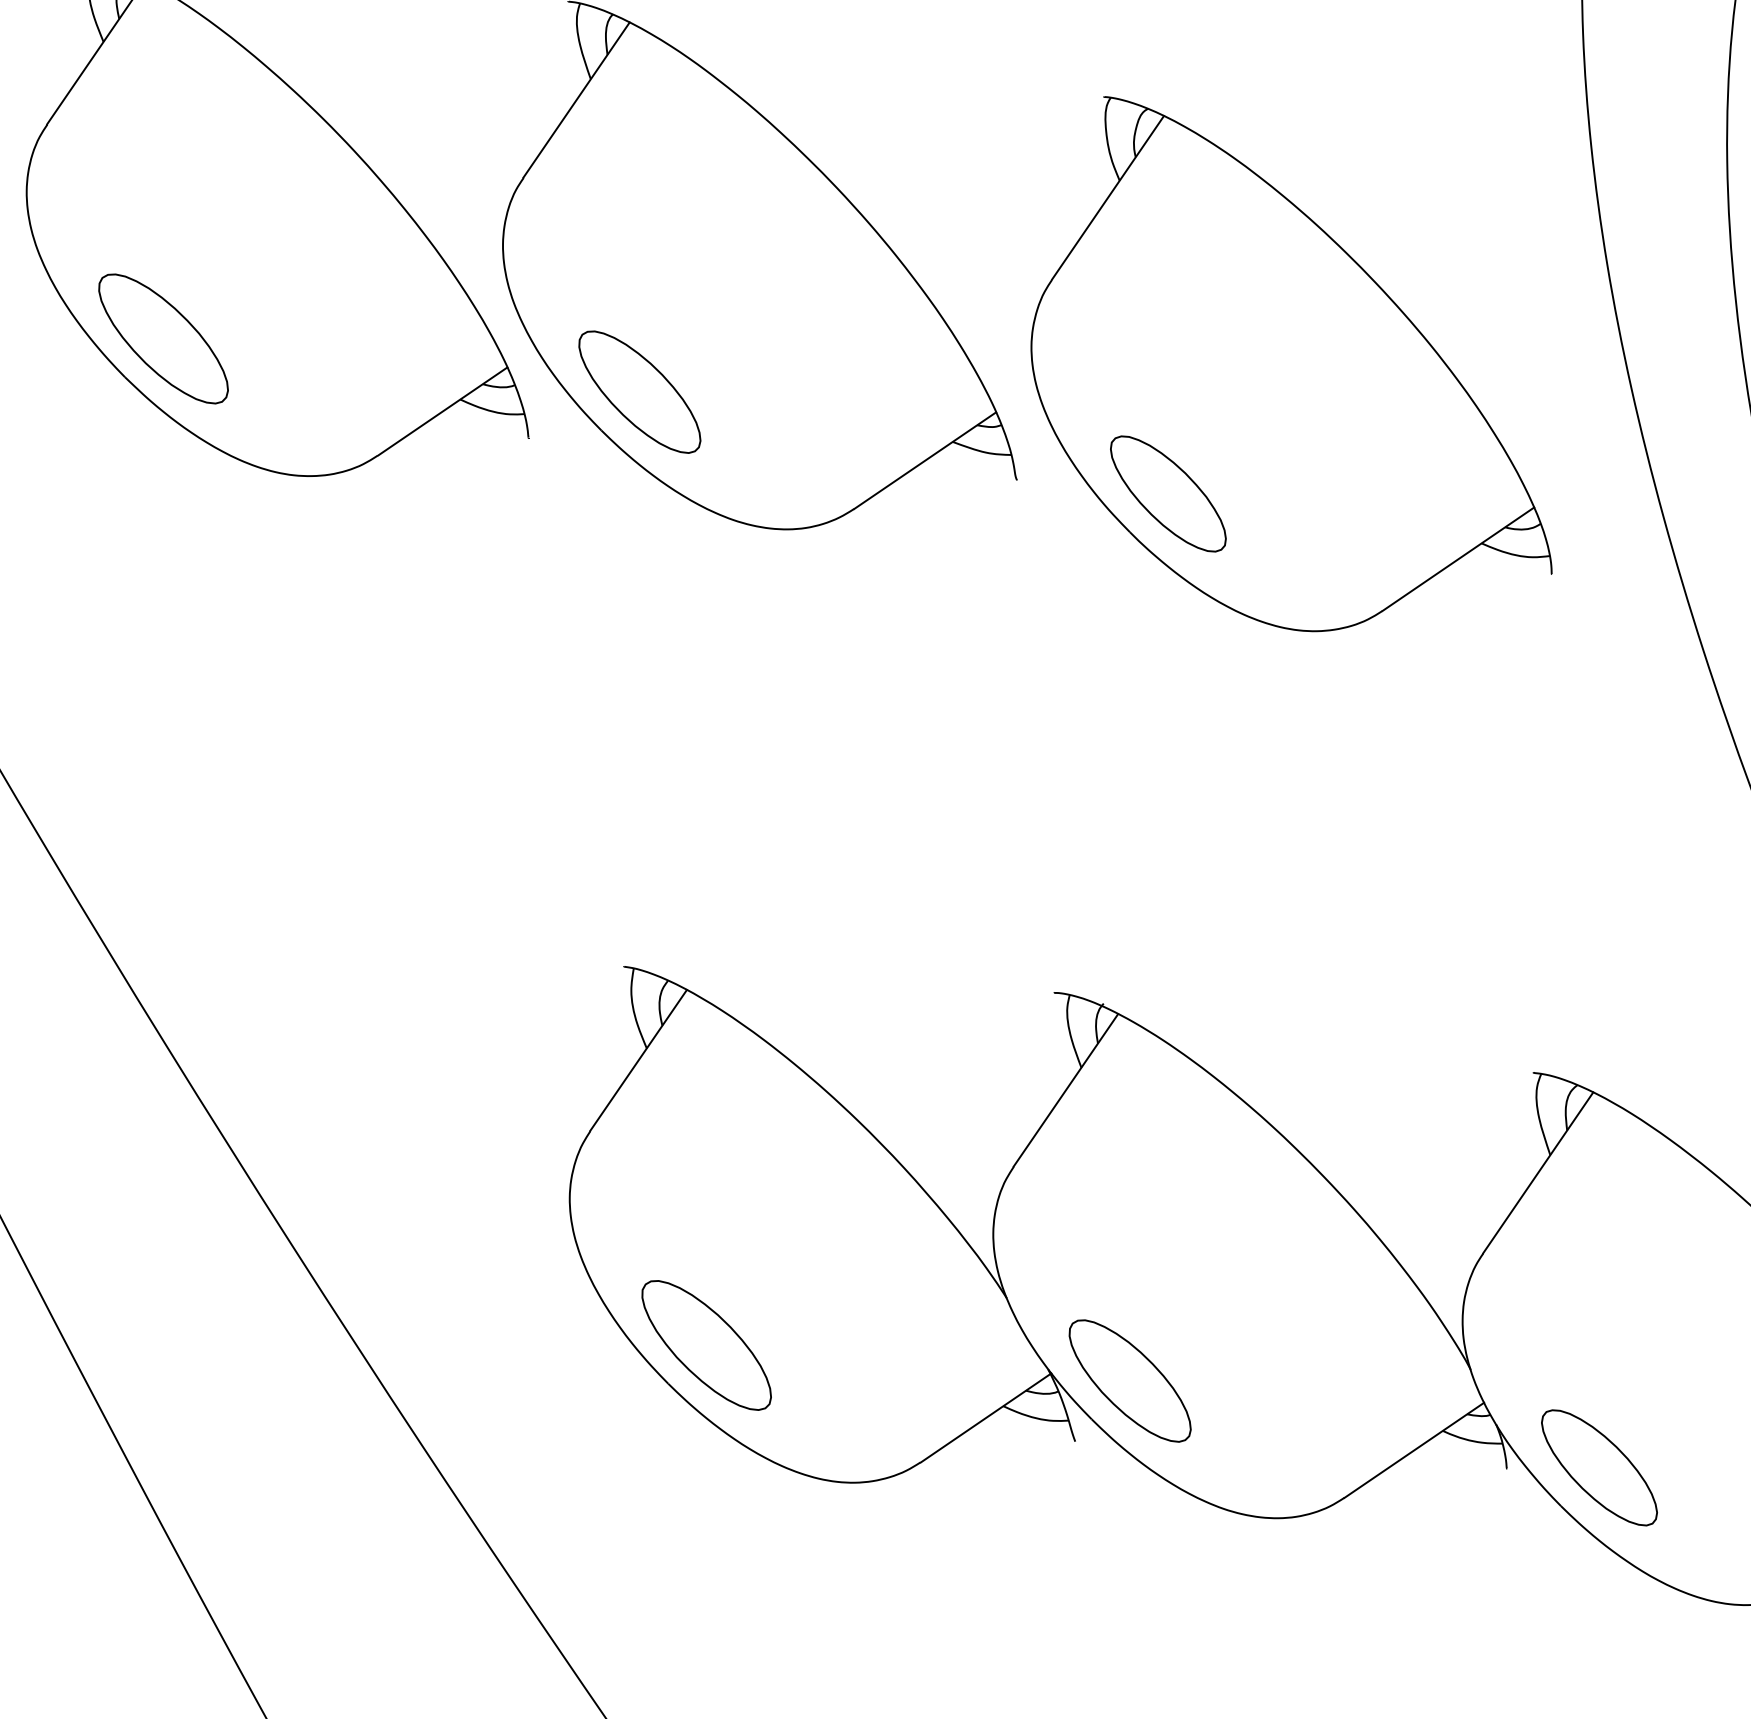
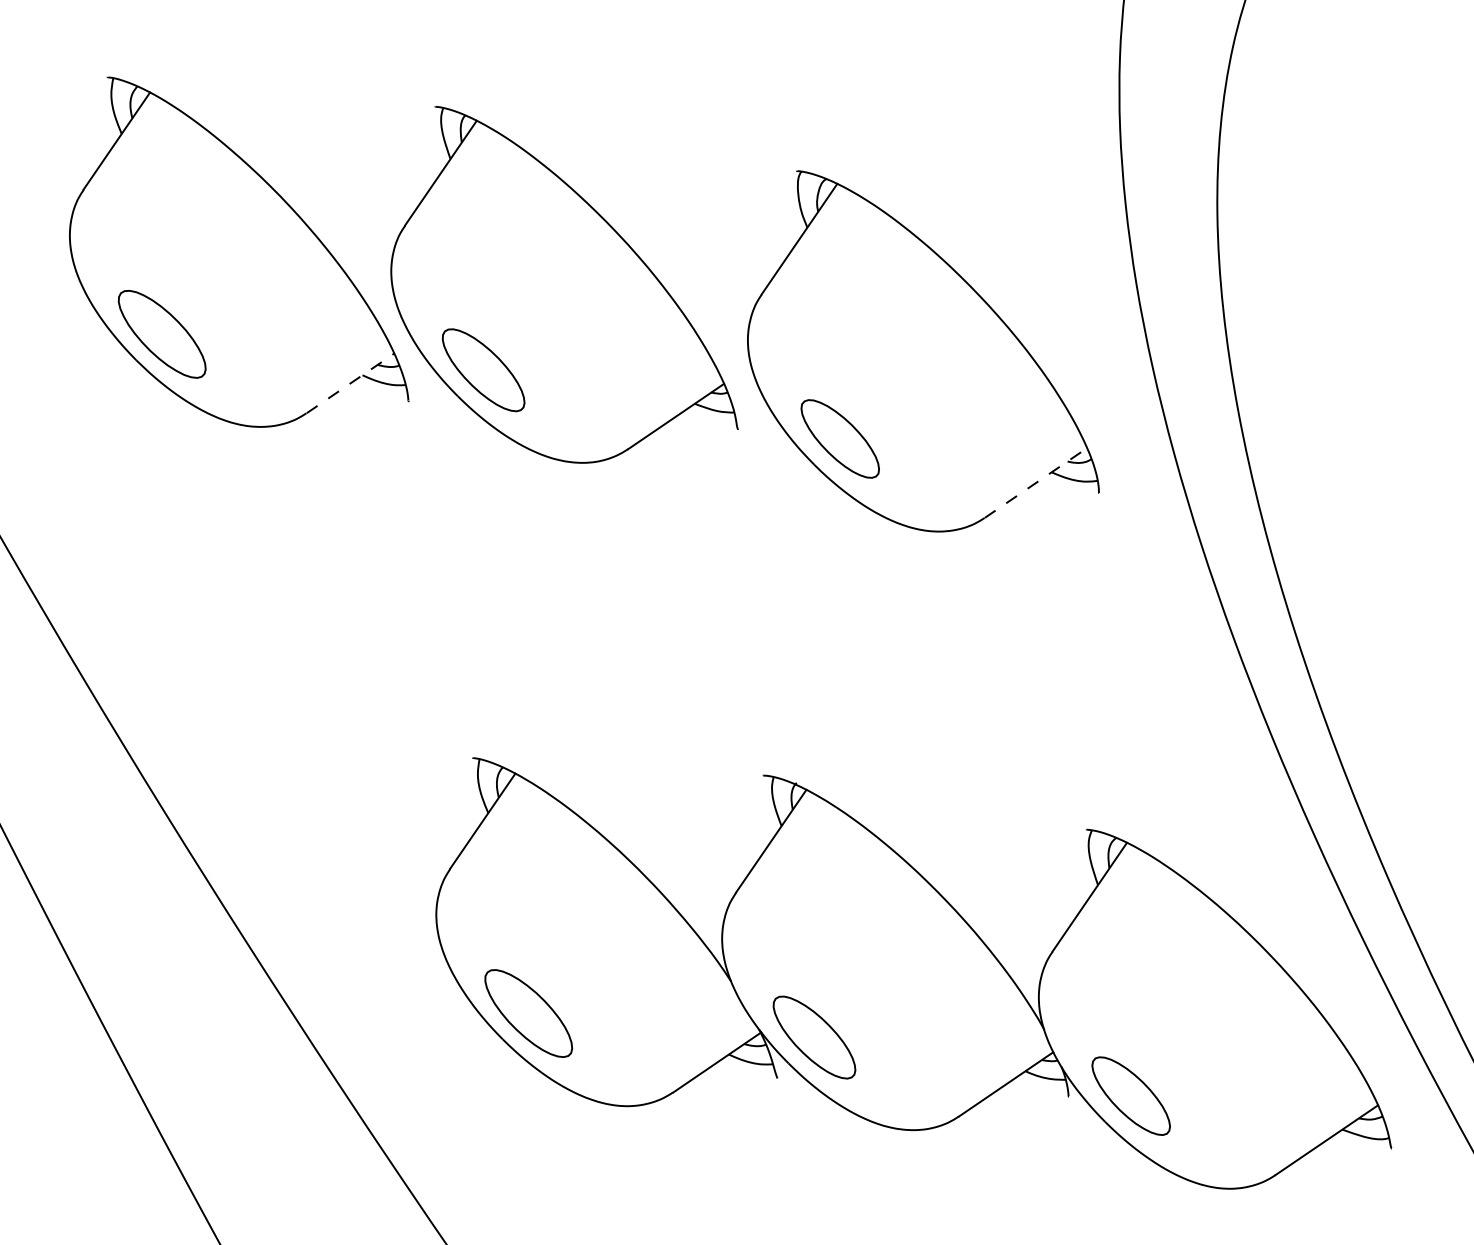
line: (442, 411) -> (350, 383), solid -> dashed
line: (1459, 559) -> (1036, 483), solid -> dashed

